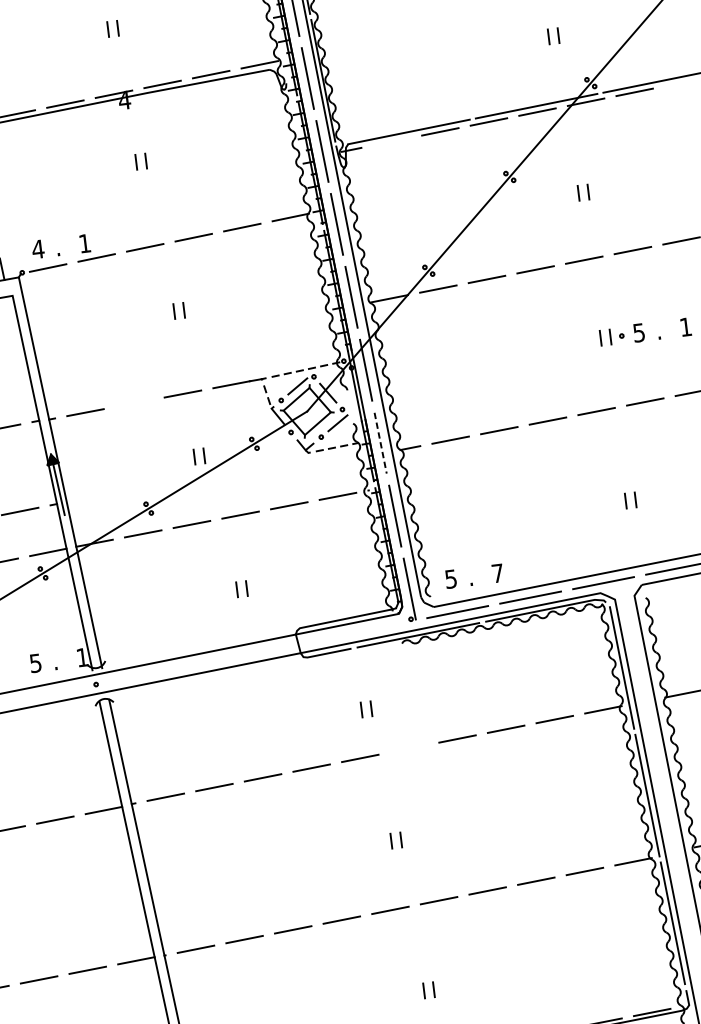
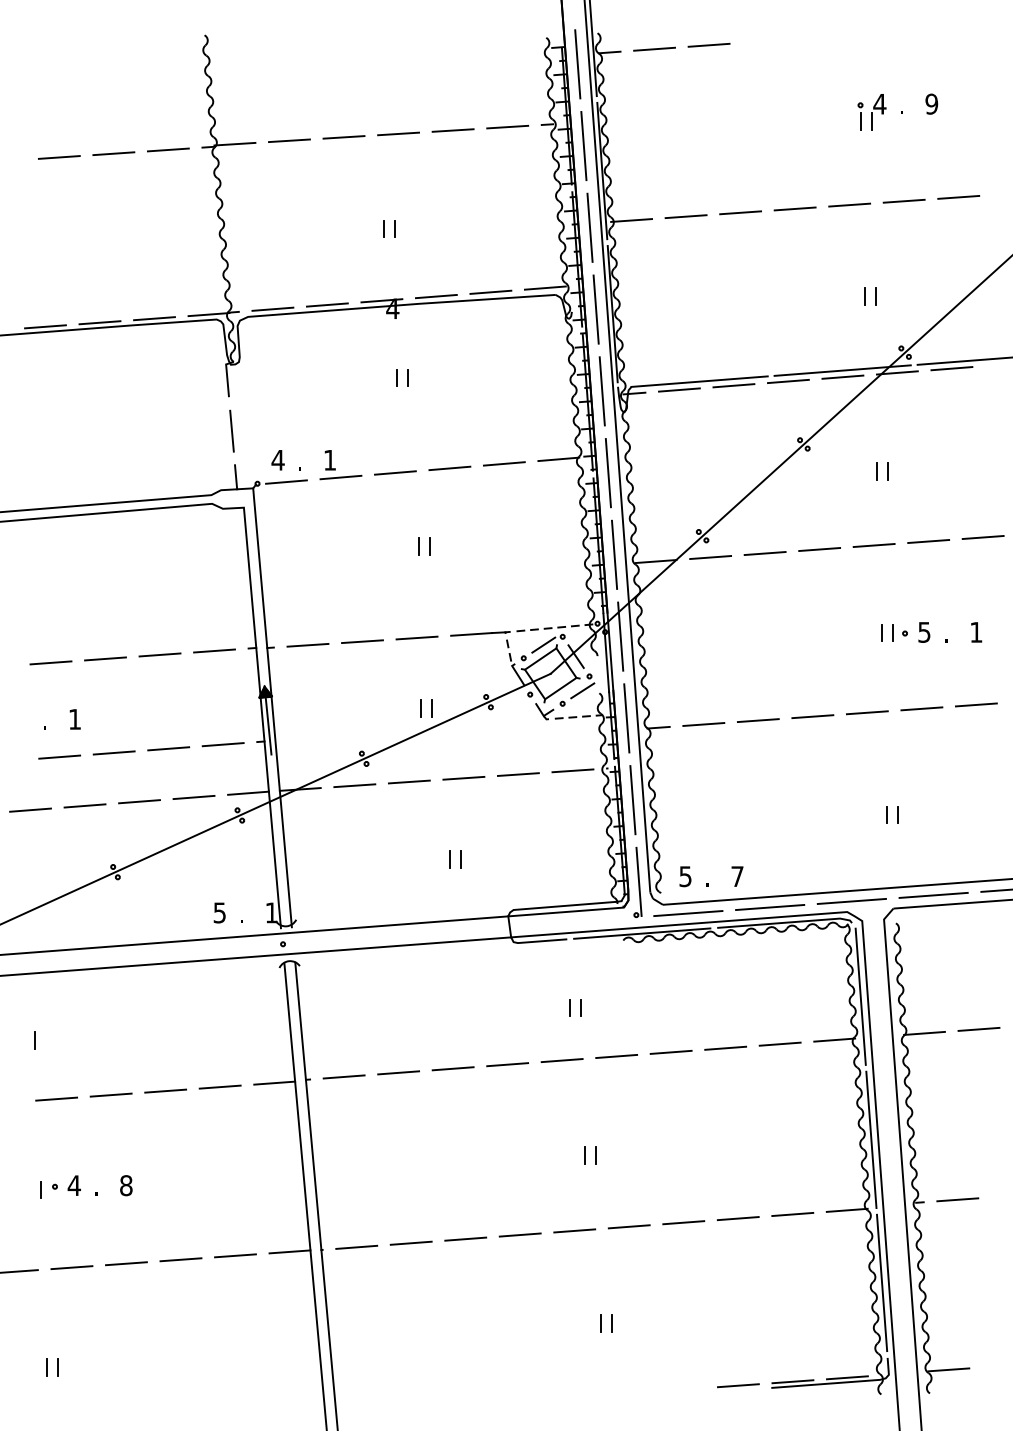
line: (391, 141) -> (679, 389), added
line: (134, 403) -> (362, 641), added
line: (380, 443) -> (626, 718), dashed -> solid
line: (408, 748) -> (616, 1056), added

